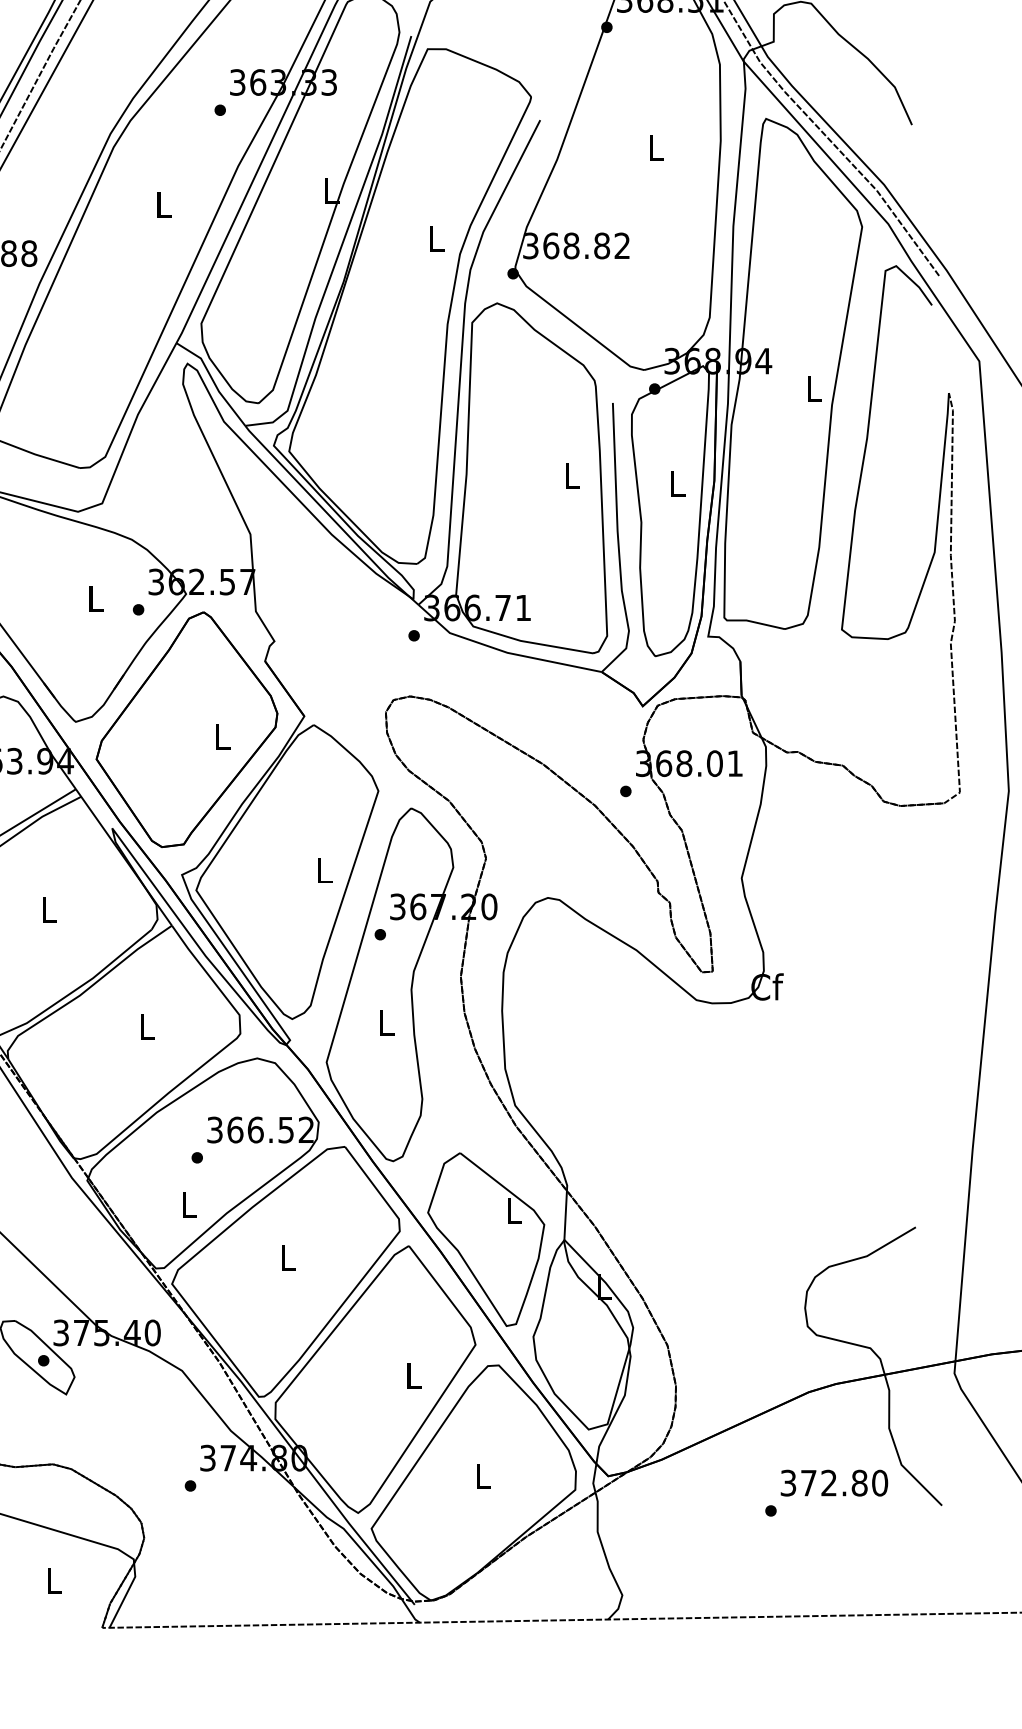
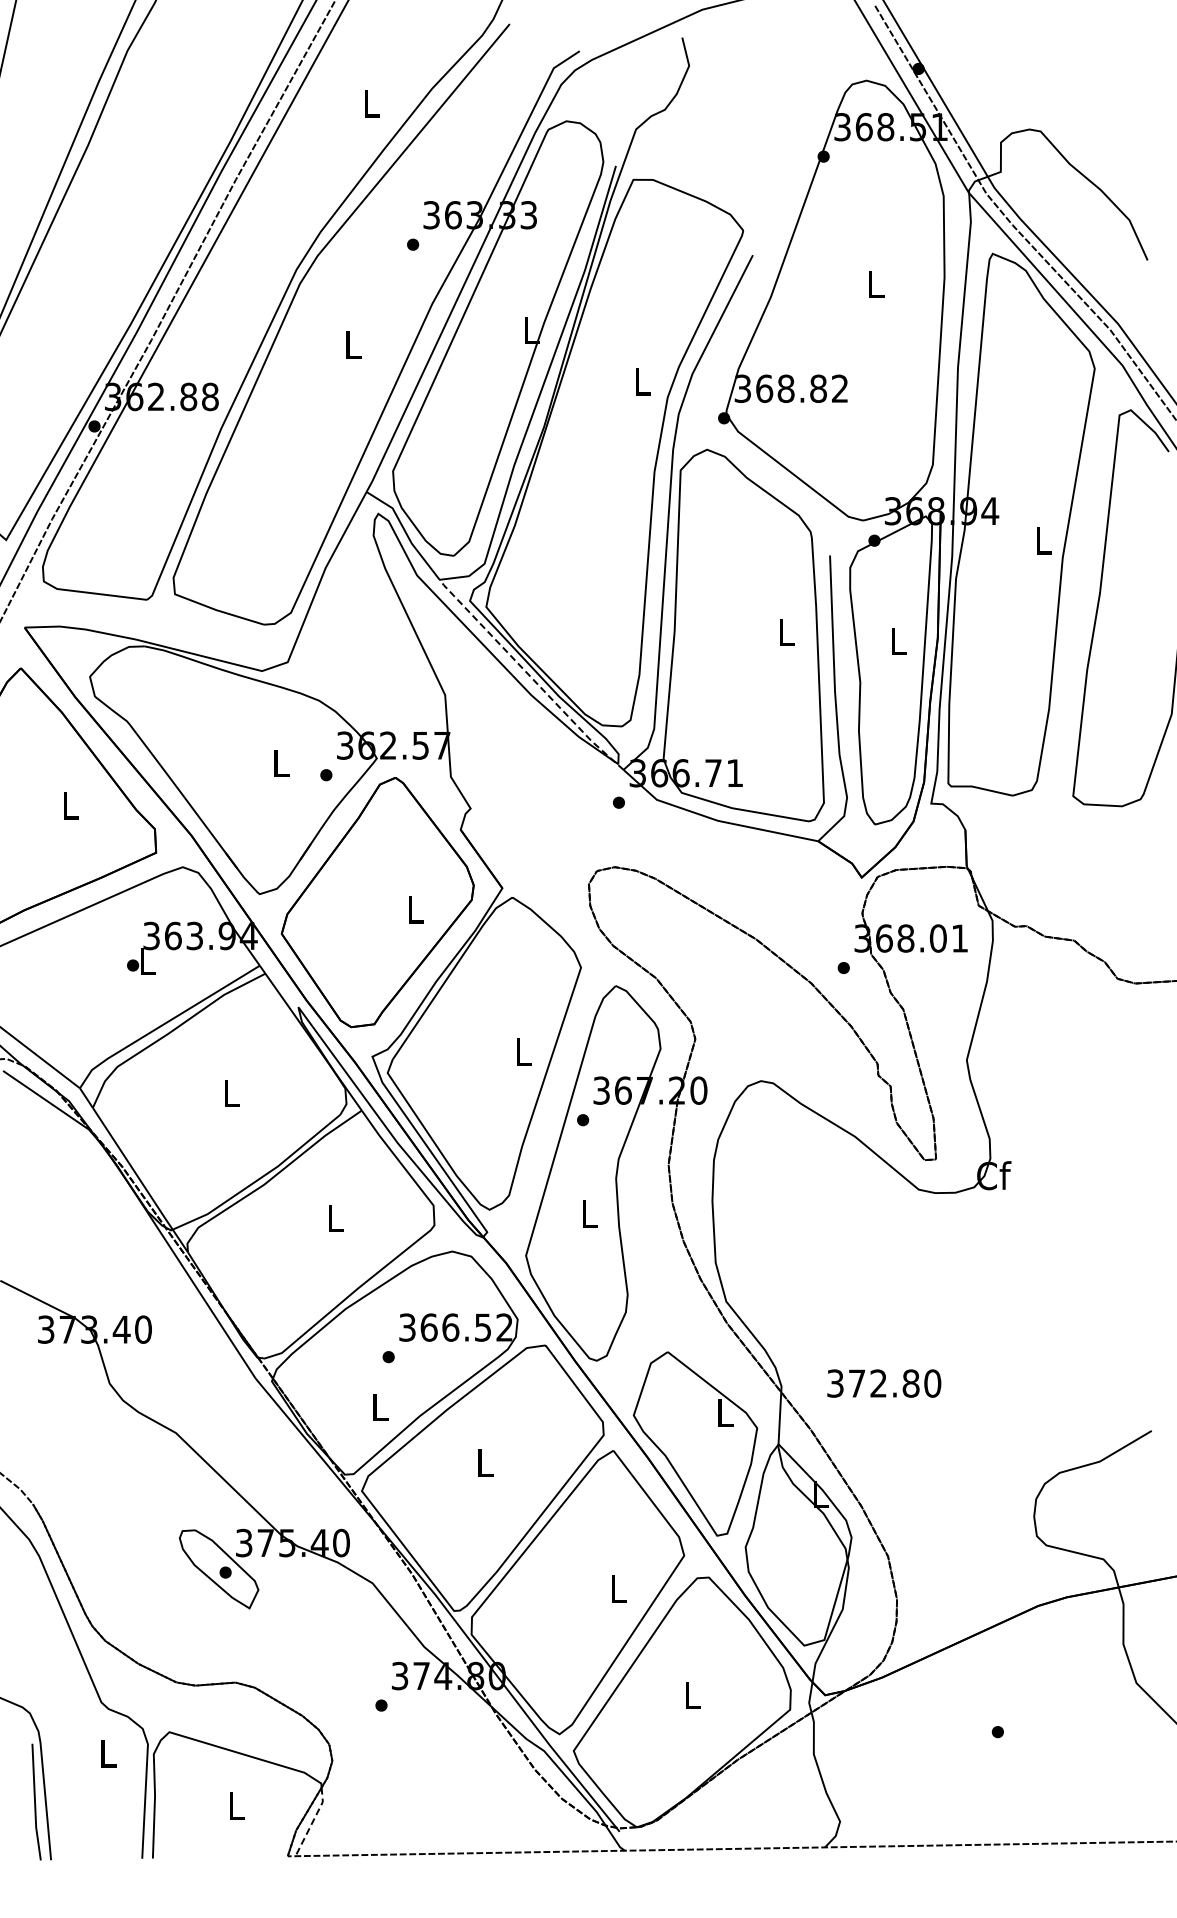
line: (329, 515) -> (529, 675), solid -> dashed
text: (834, 1483) -> (884, 1383), moved
line: (125, 1596) -> (312, 1822), solid -> dashed

